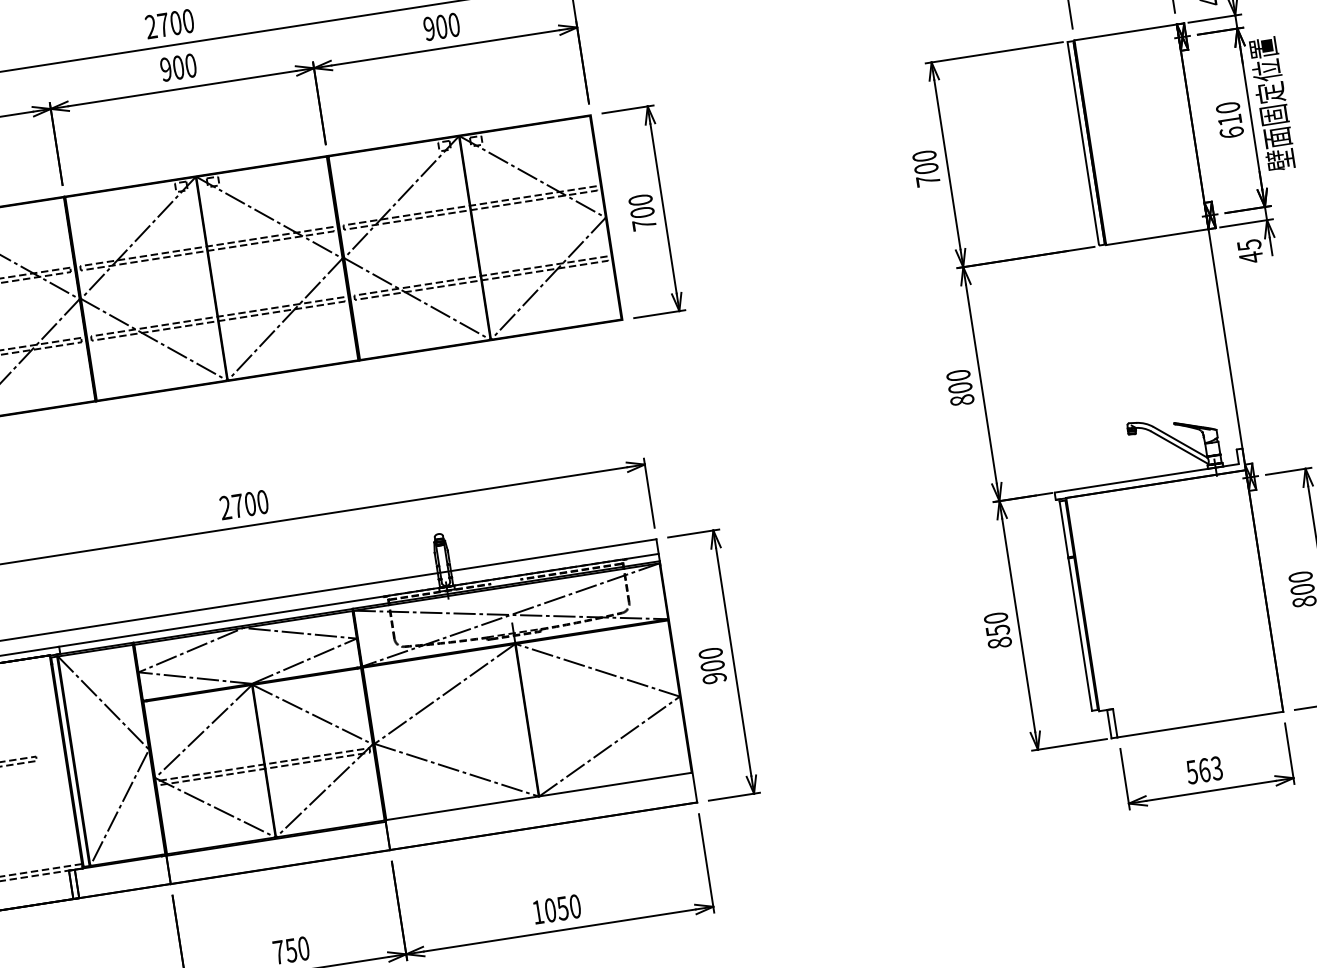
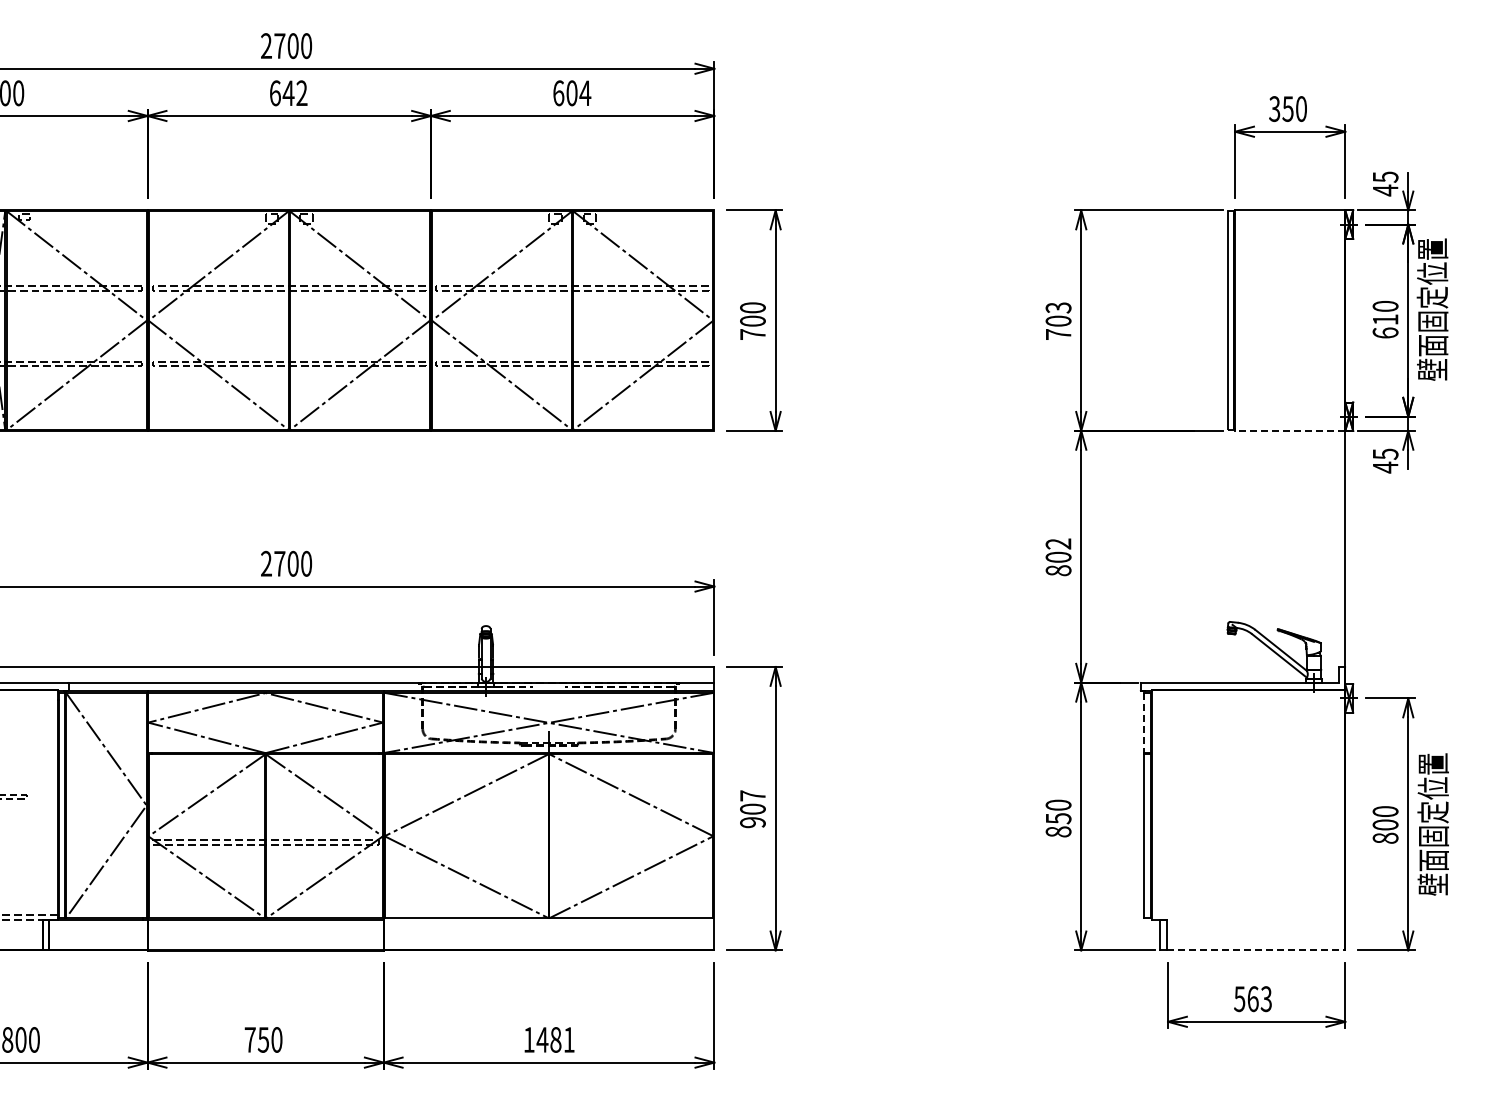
text: (442, 26) -> (572, 93), 900 -> 604
text: (178, 67) -> (288, 93), 900 -> 642
text: (924, 155) -> (1058, 307), 700 -> 703
line: (1156, 236) -> (1289, 430), solid -> dashed
text: (958, 375) -> (1058, 543), 800 -> 802
line: (1064, 529) -> (1144, 723), solid -> dashed
text: (710, 653) -> (752, 795), 900 -> 907
line: (1200, 724) -> (1256, 950), solid -> dashed
text: (562, 908) -> (555, 1039), 1050 -> 1481

